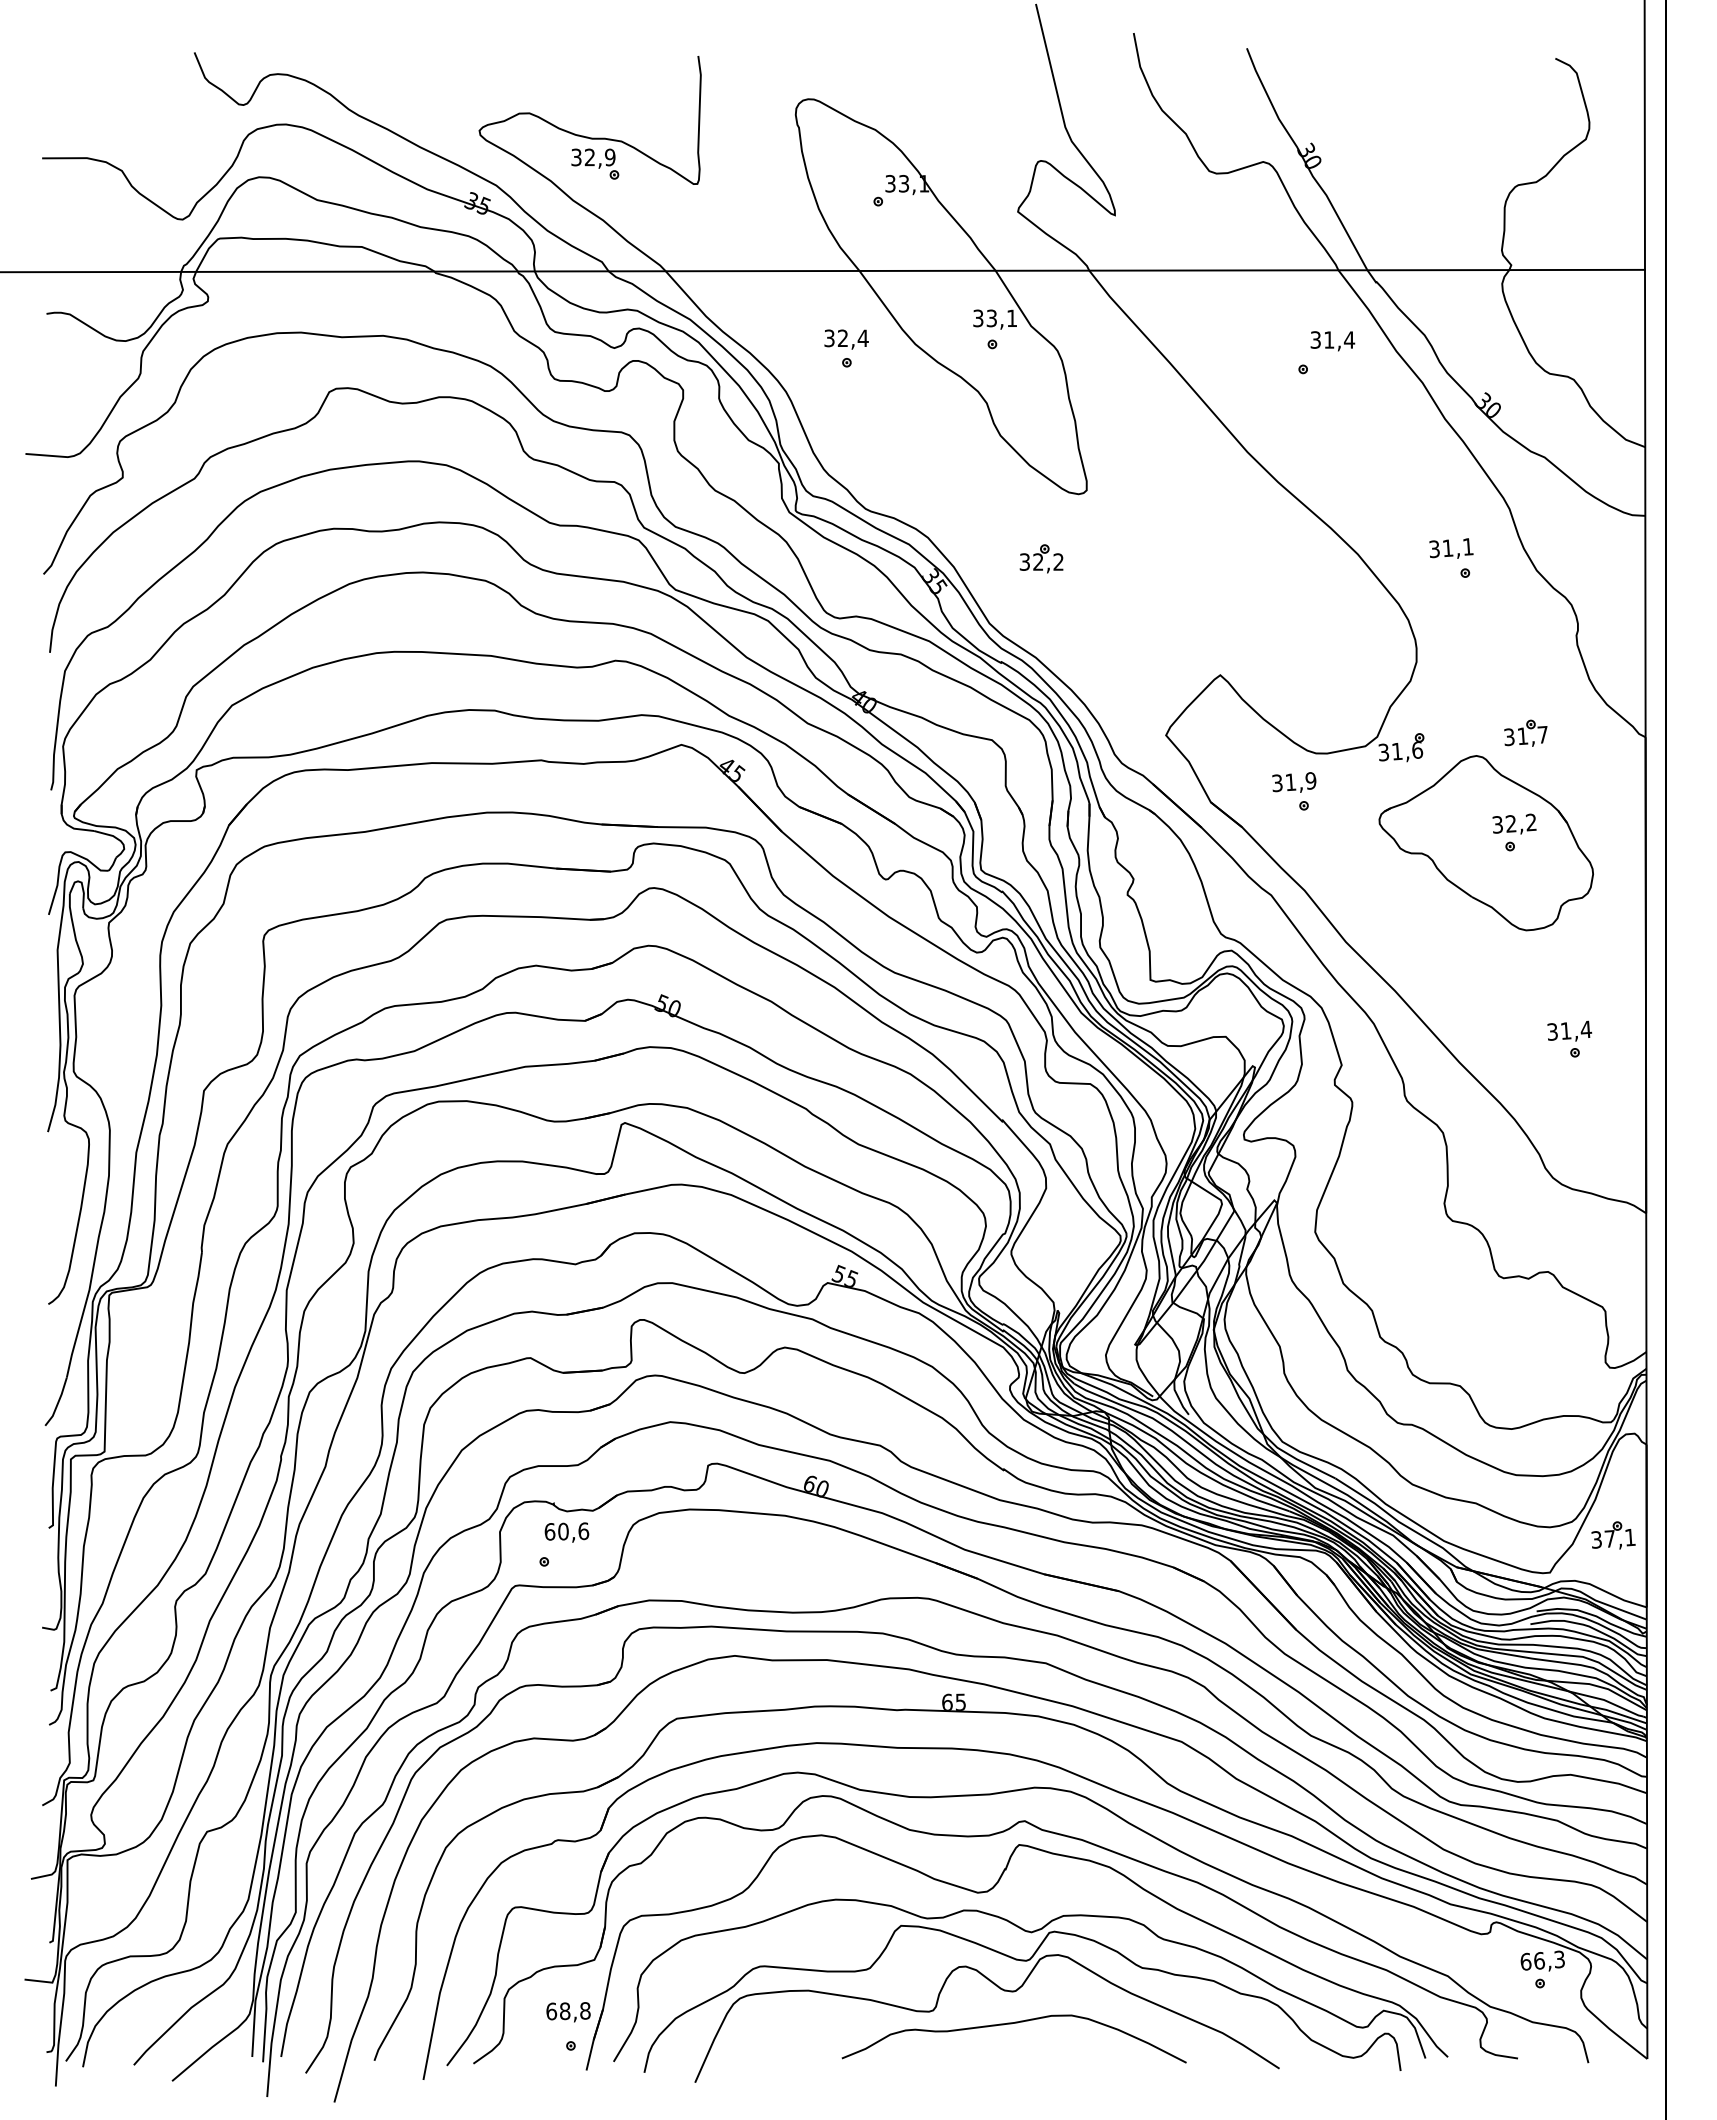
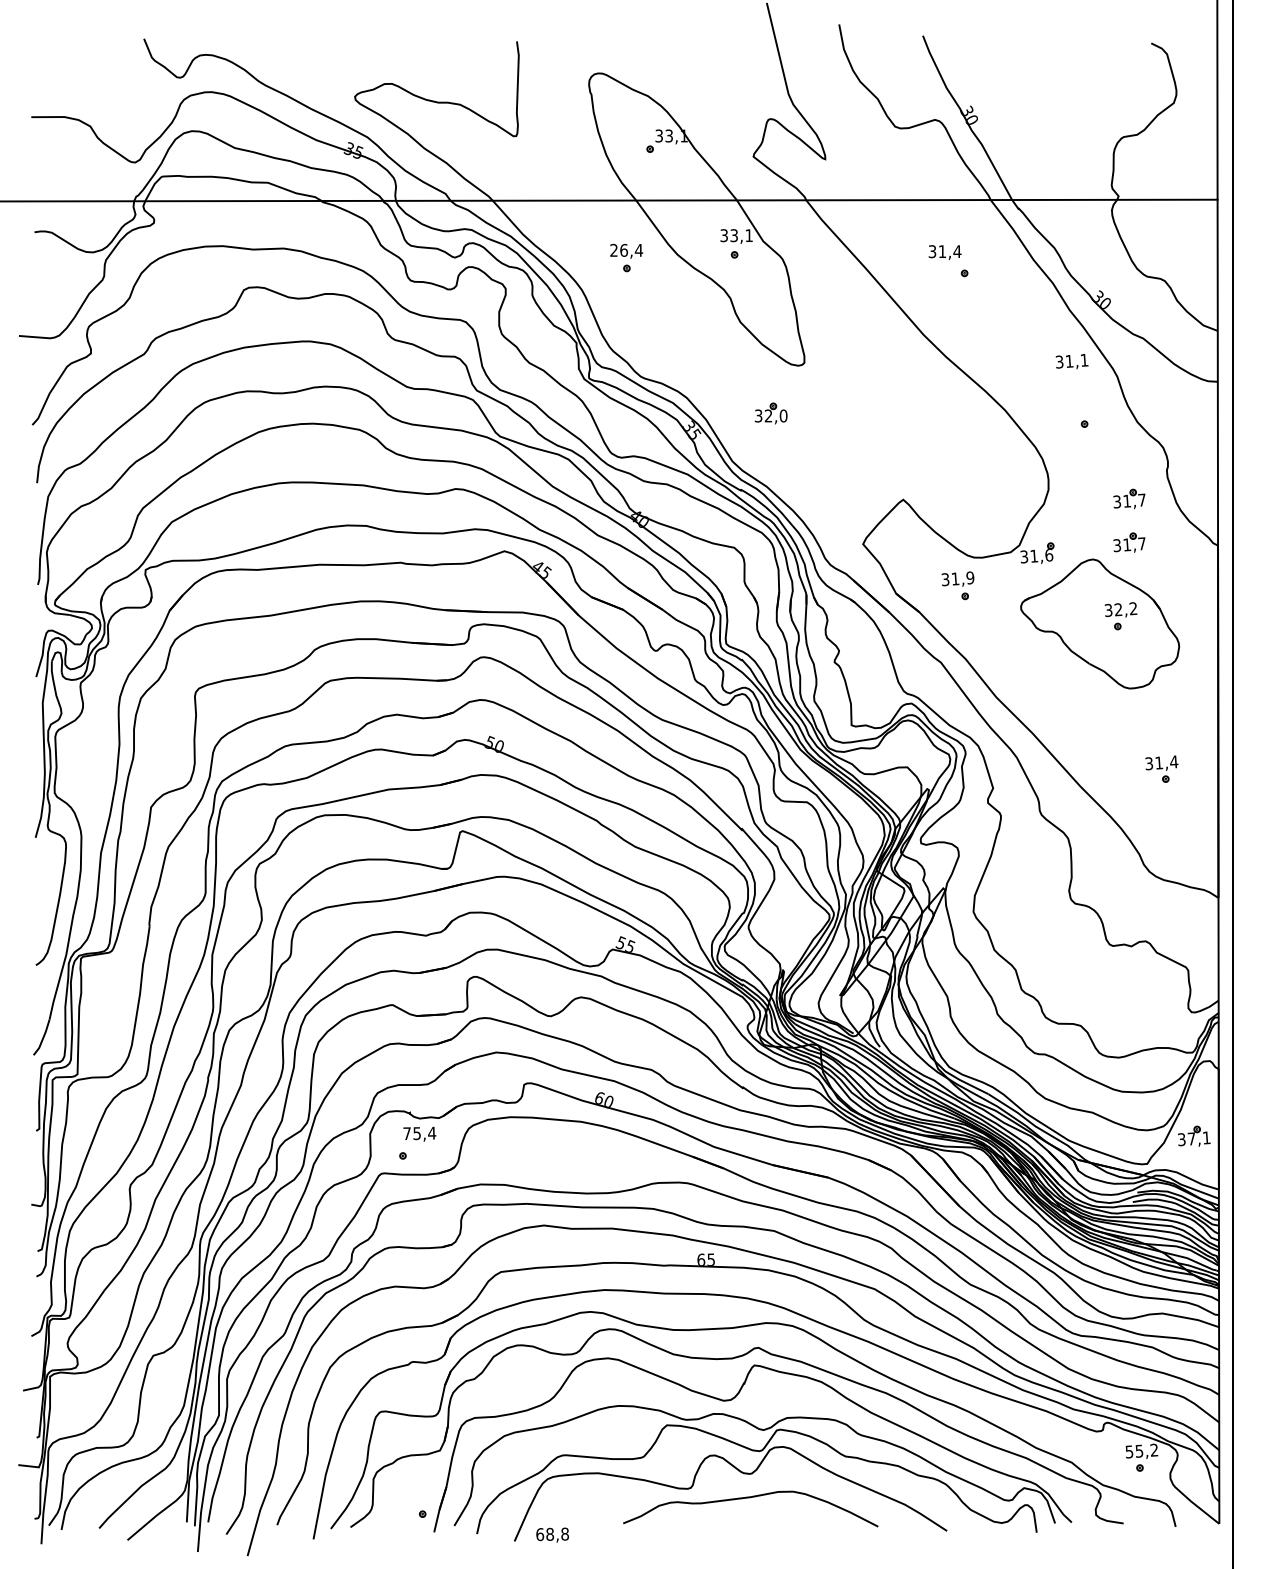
part: (595, 163) -> (440, 121), removed
text: (836, 338) -> (619, 250), 32,4 -> 26,4
text: (1332, 341) -> (944, 252), moved
text: (1451, 548) -> (1072, 361), moved
text: (1058, 561) -> (783, 415), 32,2 -> 32,0
part: (1525, 673) -> (1129, 498), added
text: (566, 1531) -> (419, 1133), 60,6 -> 75,4
text: (1542, 1960) -> (1141, 1450), 66,3 -> 55,2
text: (568, 2012) -> (552, 1535), moved

